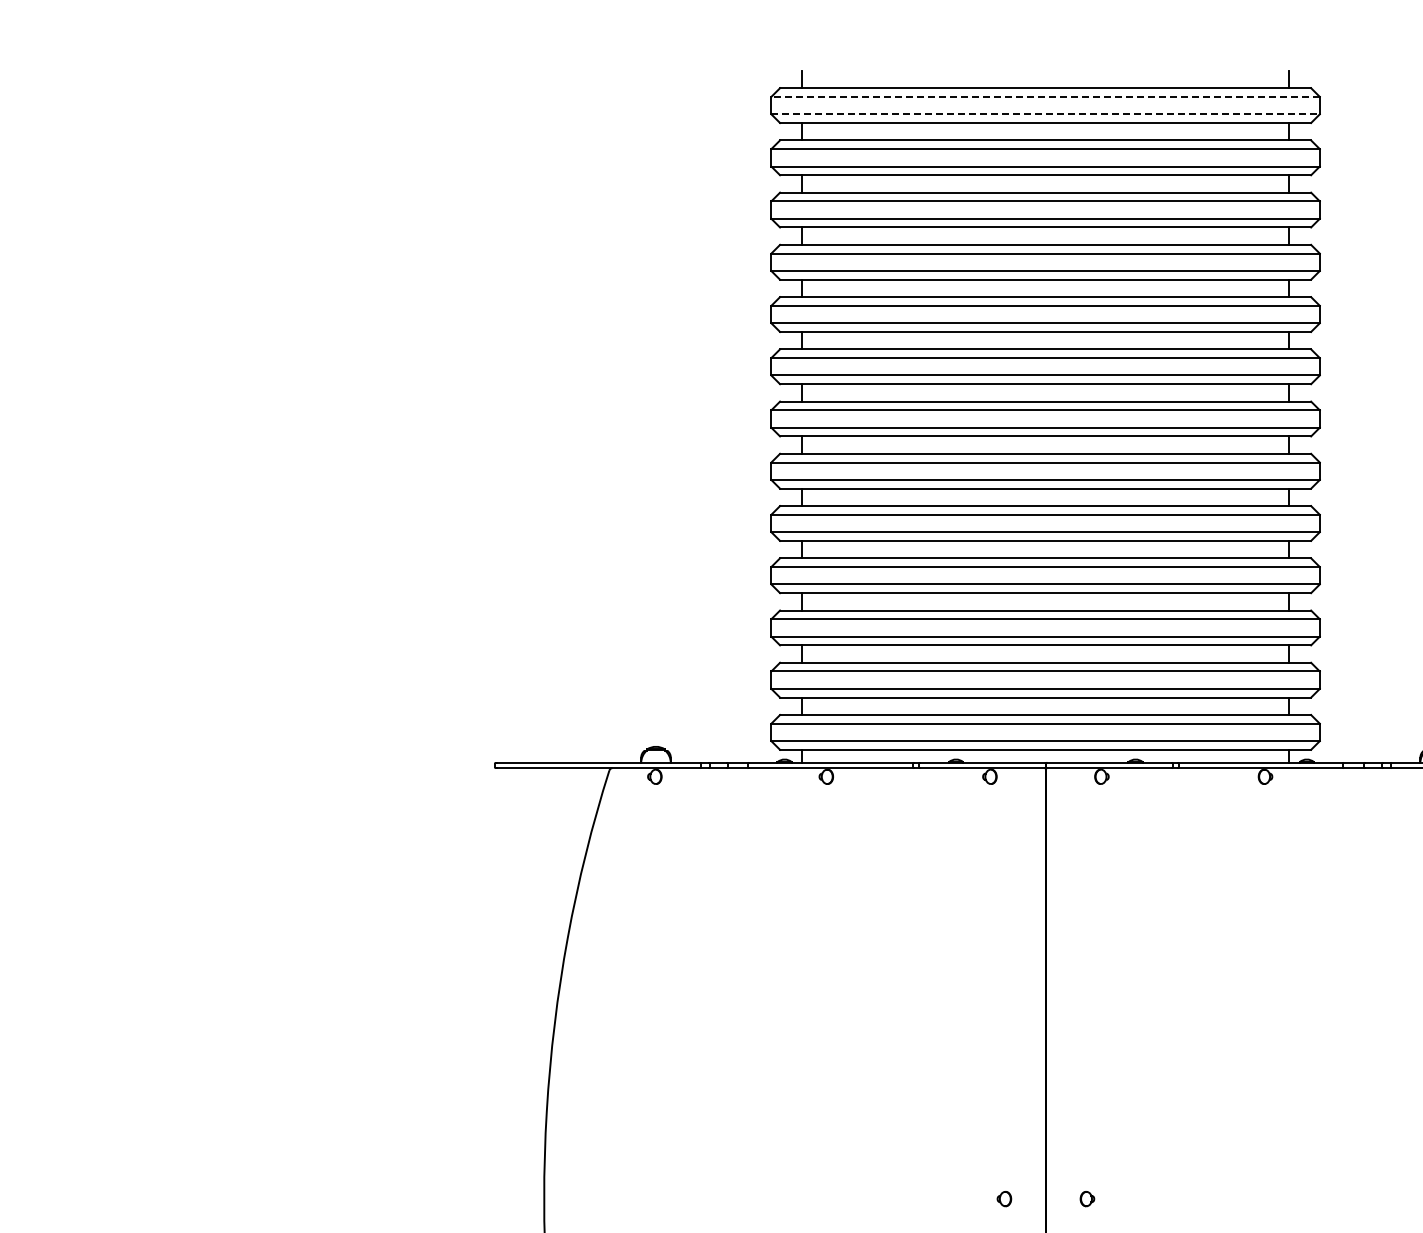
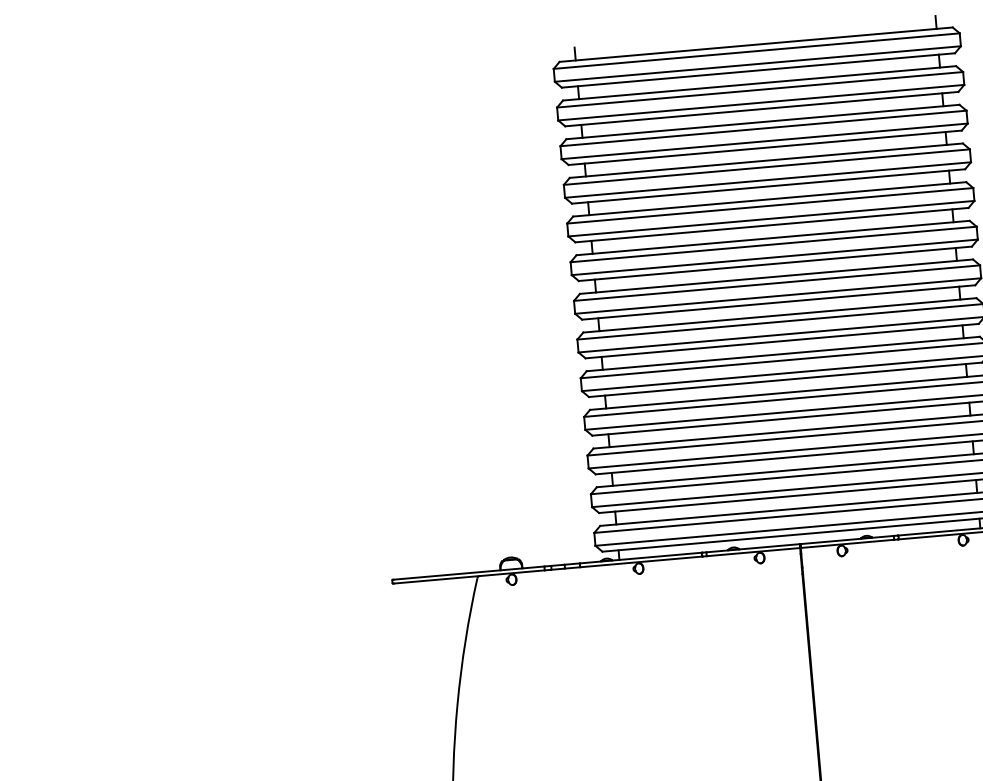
line: (1045, 96) -> (756, 50), dashed -> solid
line: (1046, 114) -> (758, 64), dashed -> solid

